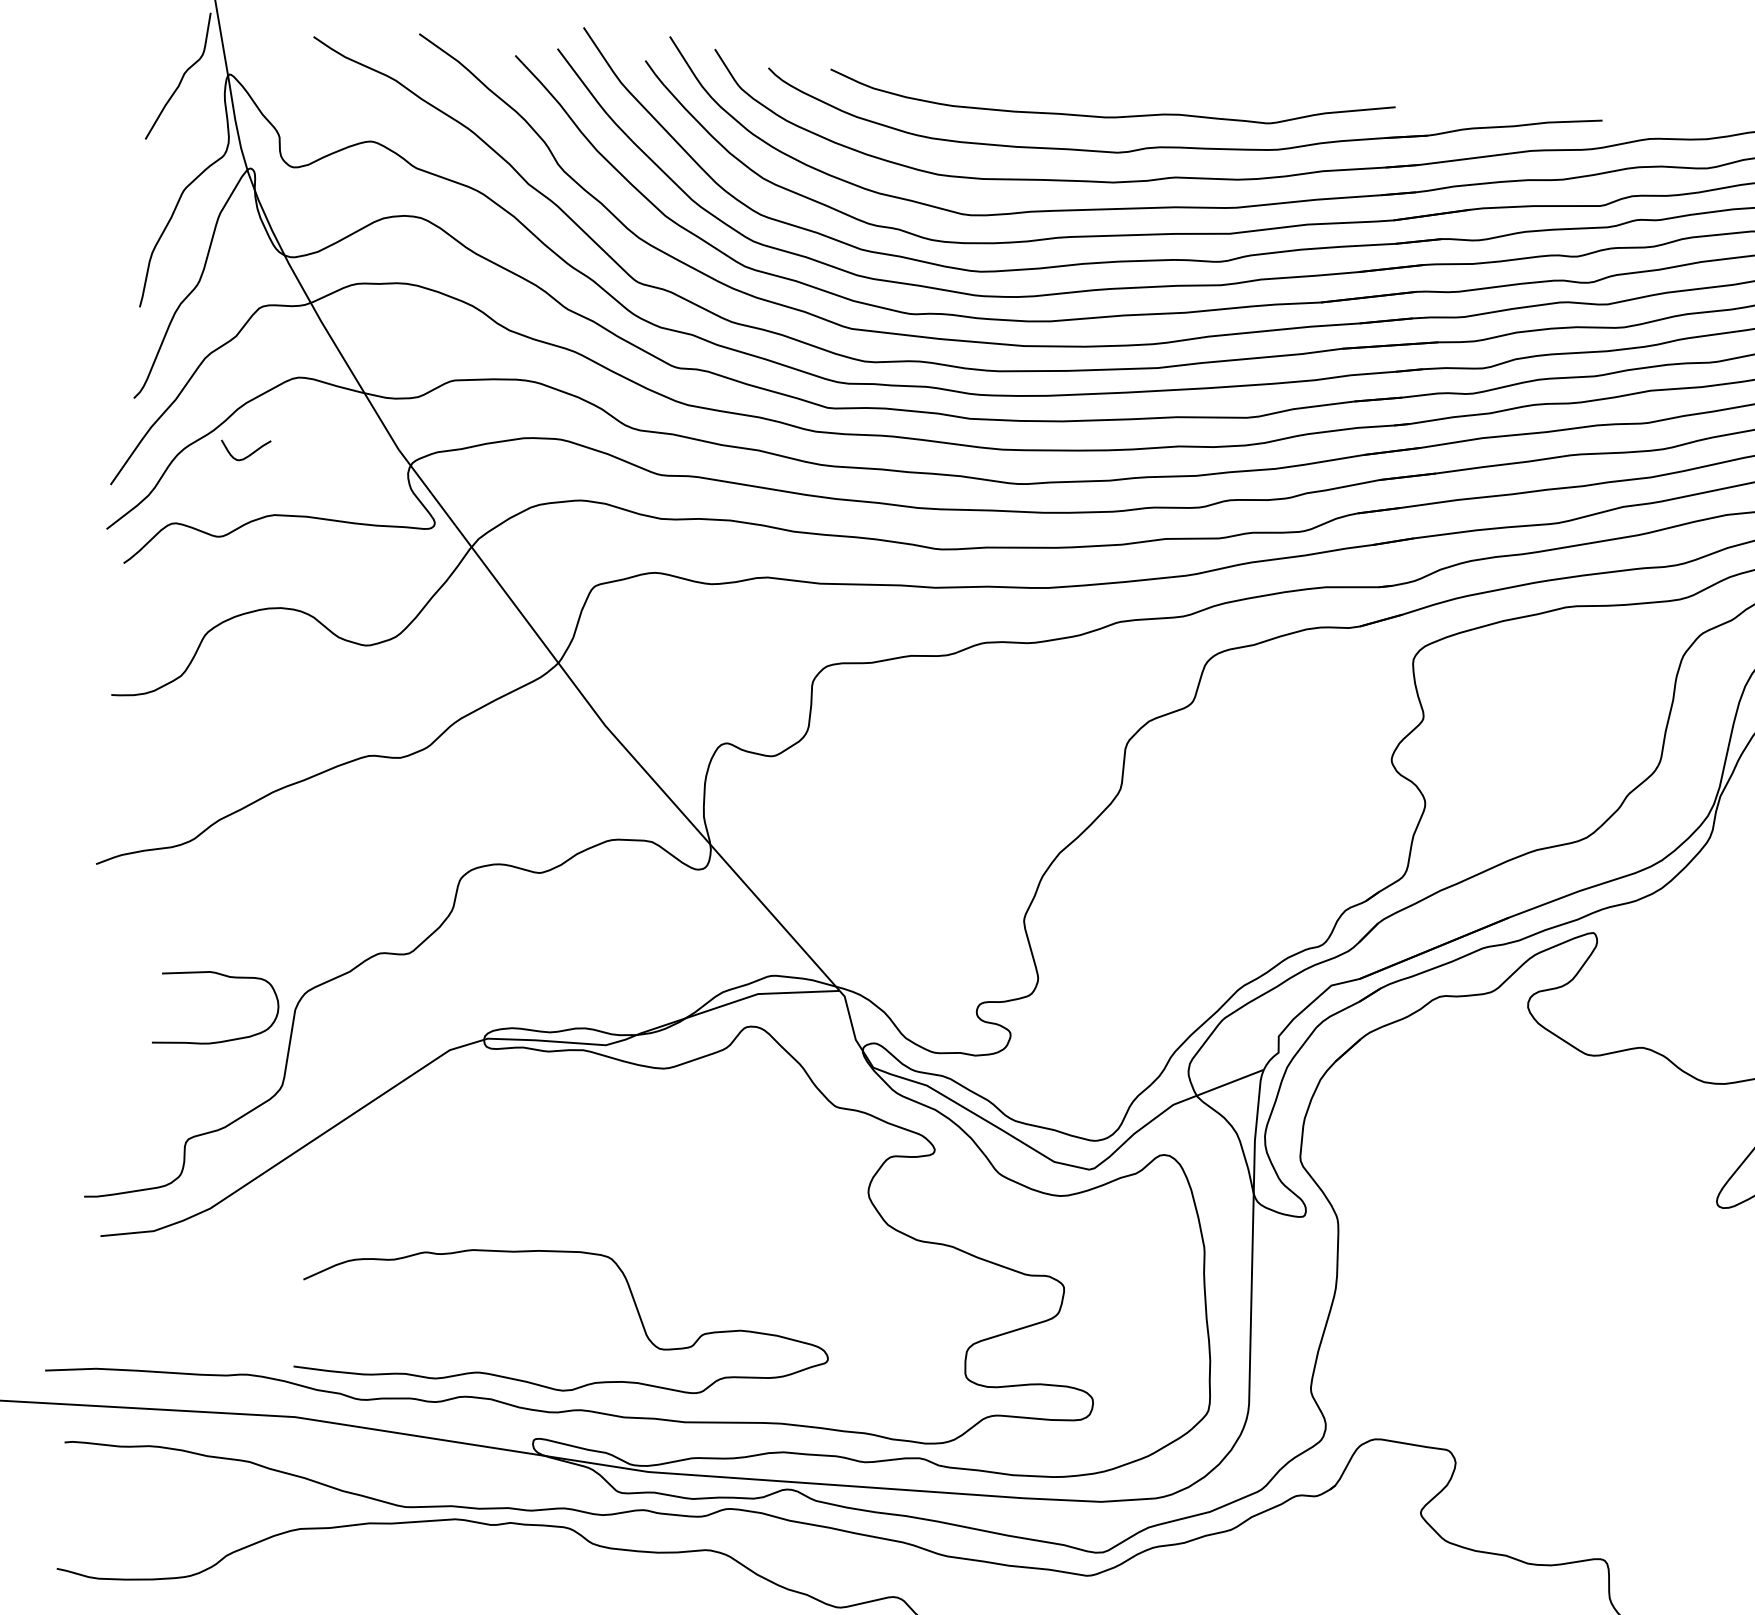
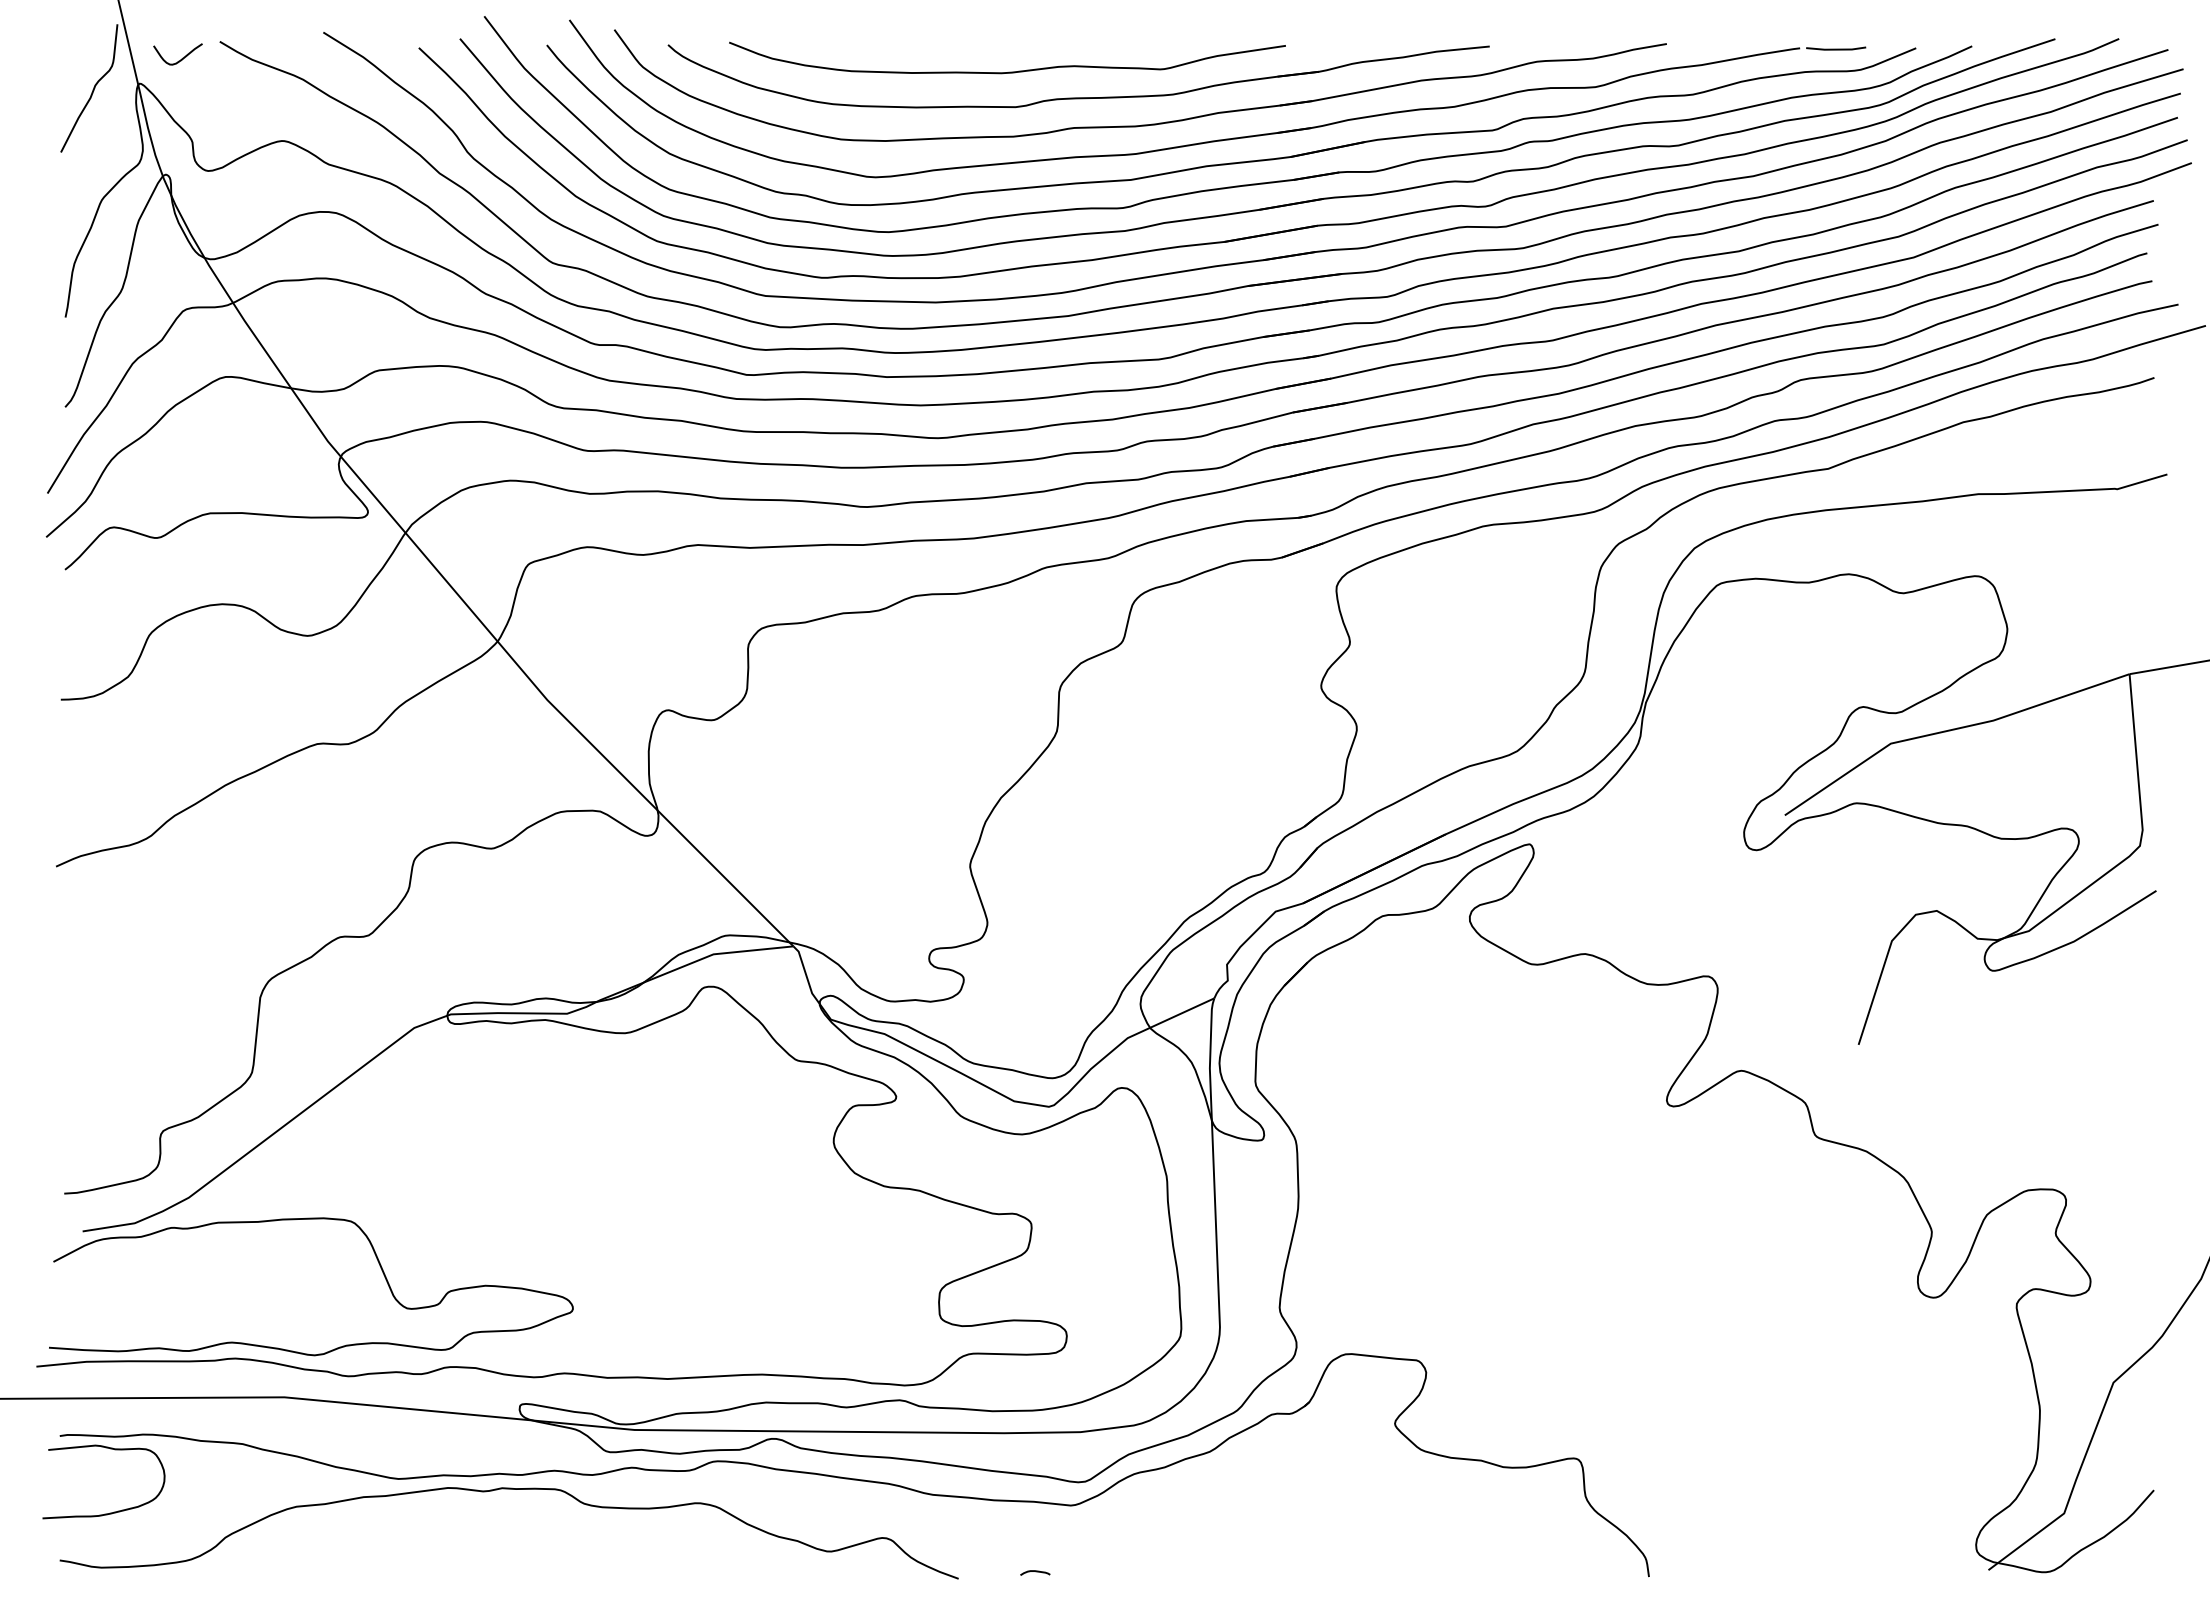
curve: (248, 454) -> (181, 58), moved
curve: (221, 1040) -> (110, 1512), moved
curve: (583, 1384) -> (334, 1348), moved

